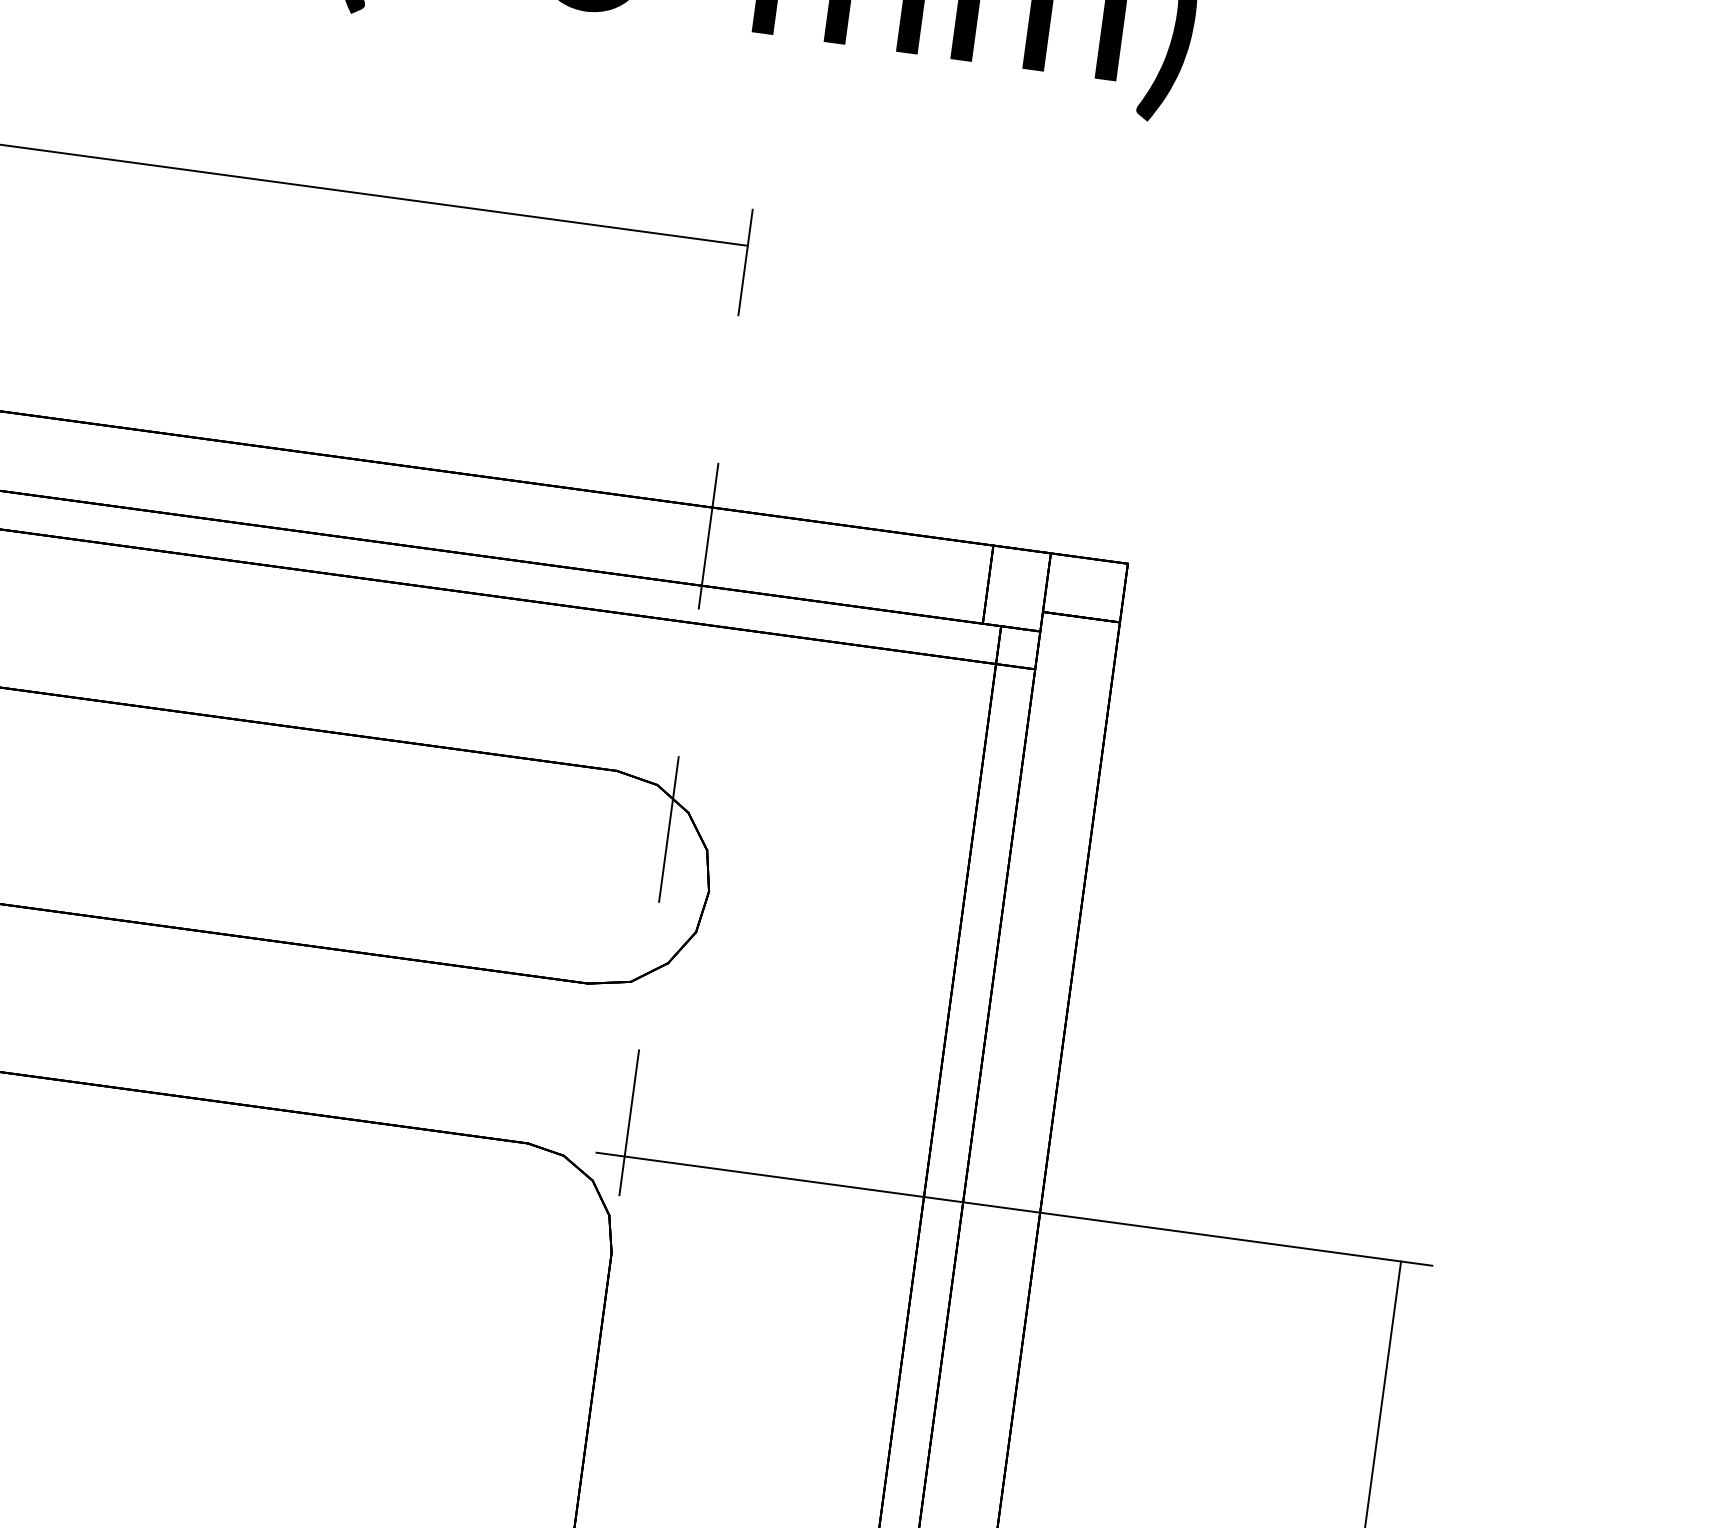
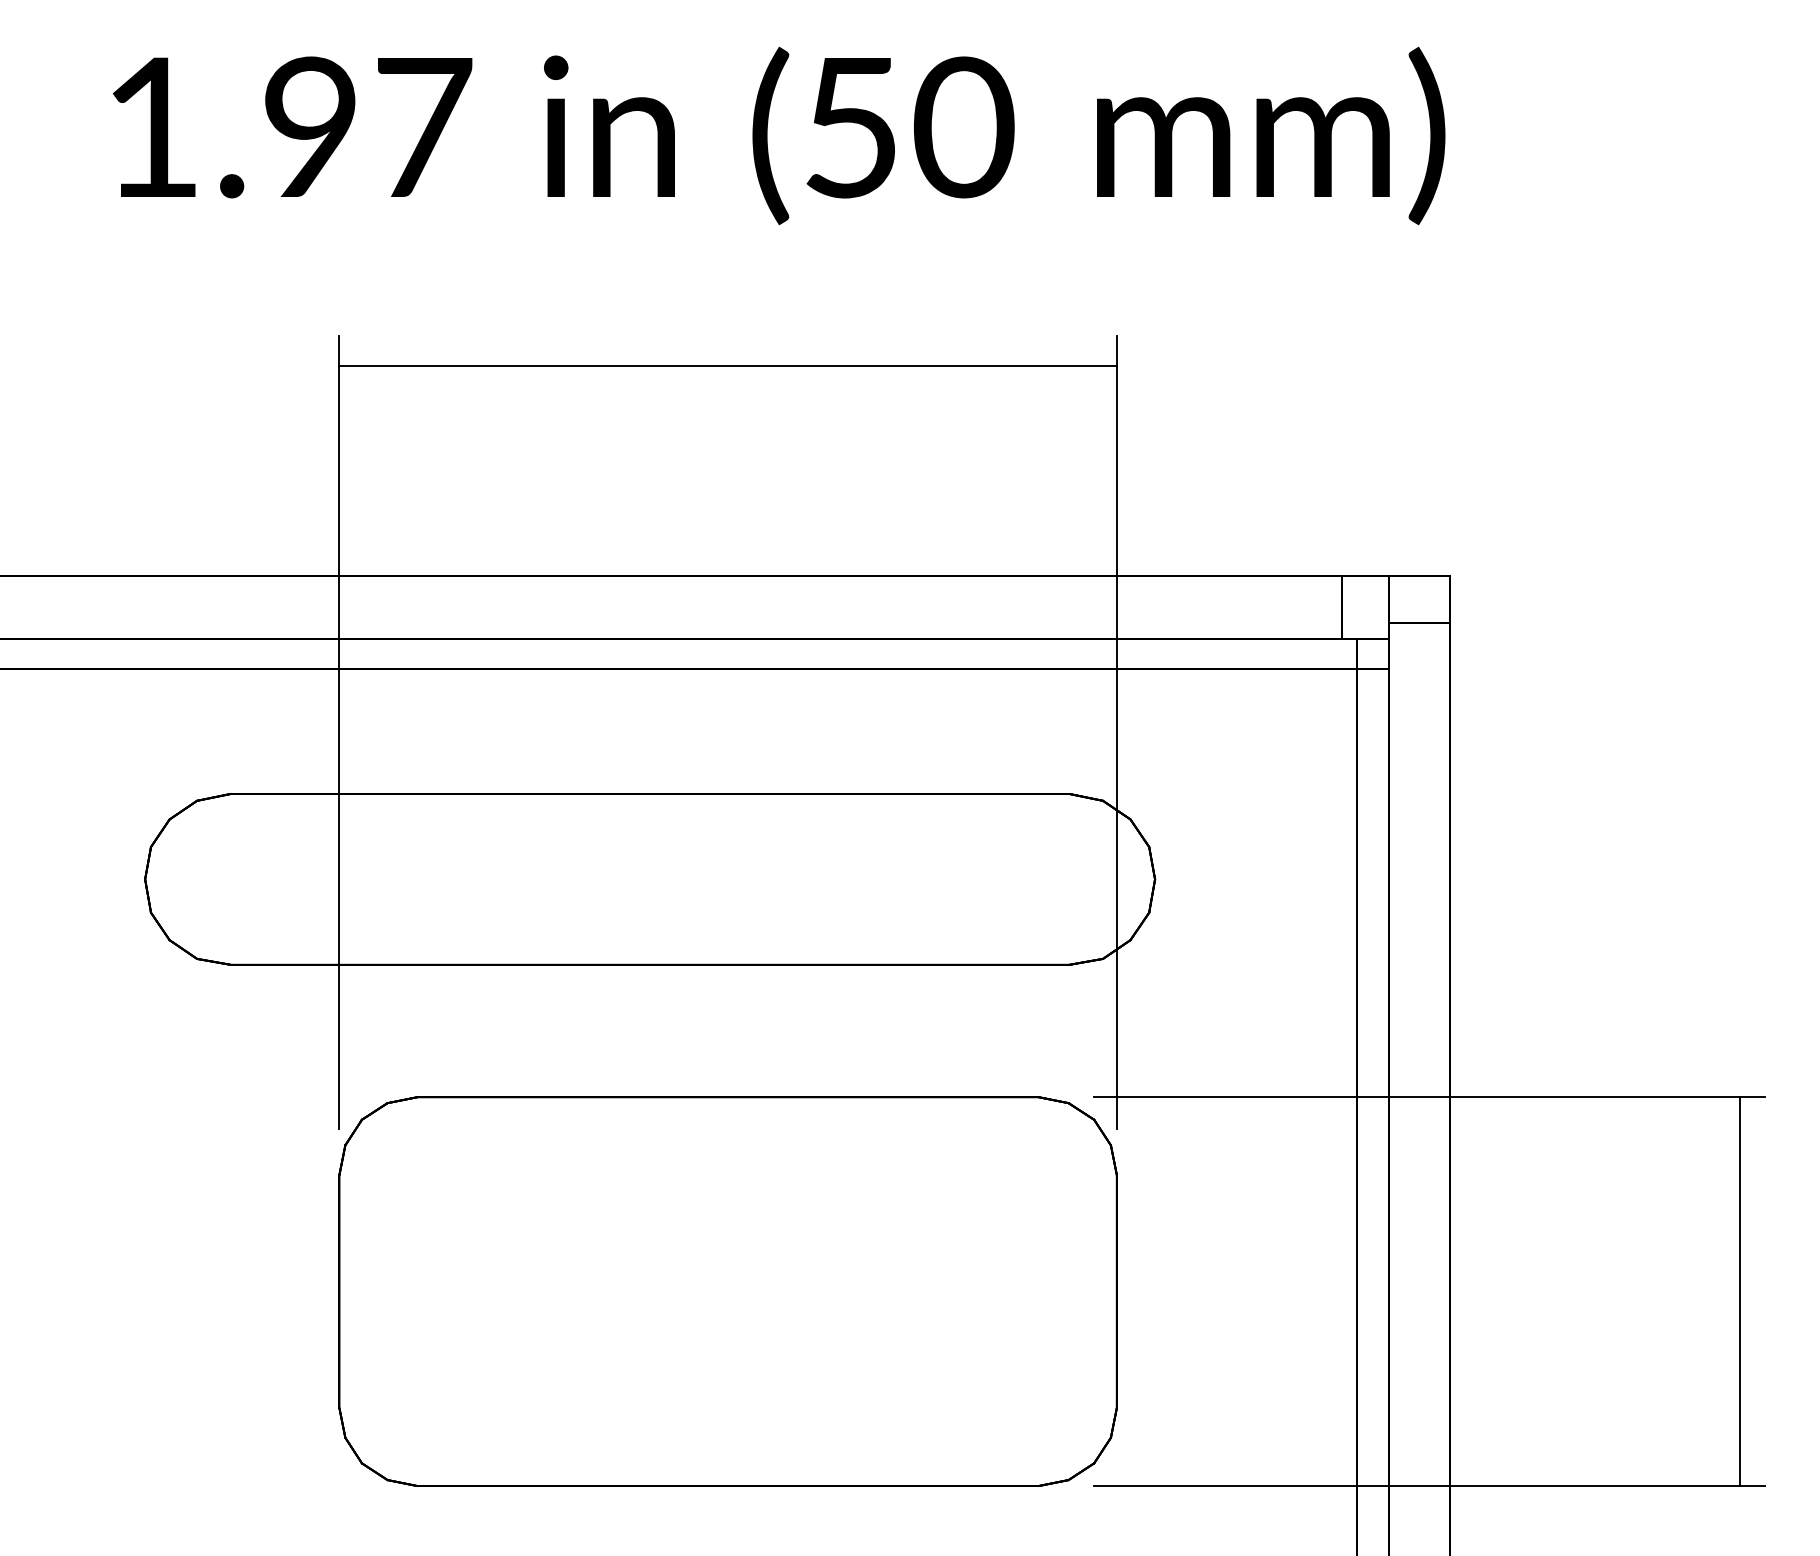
line: (685, 702) -> (1116, 732), dashed -> solid

